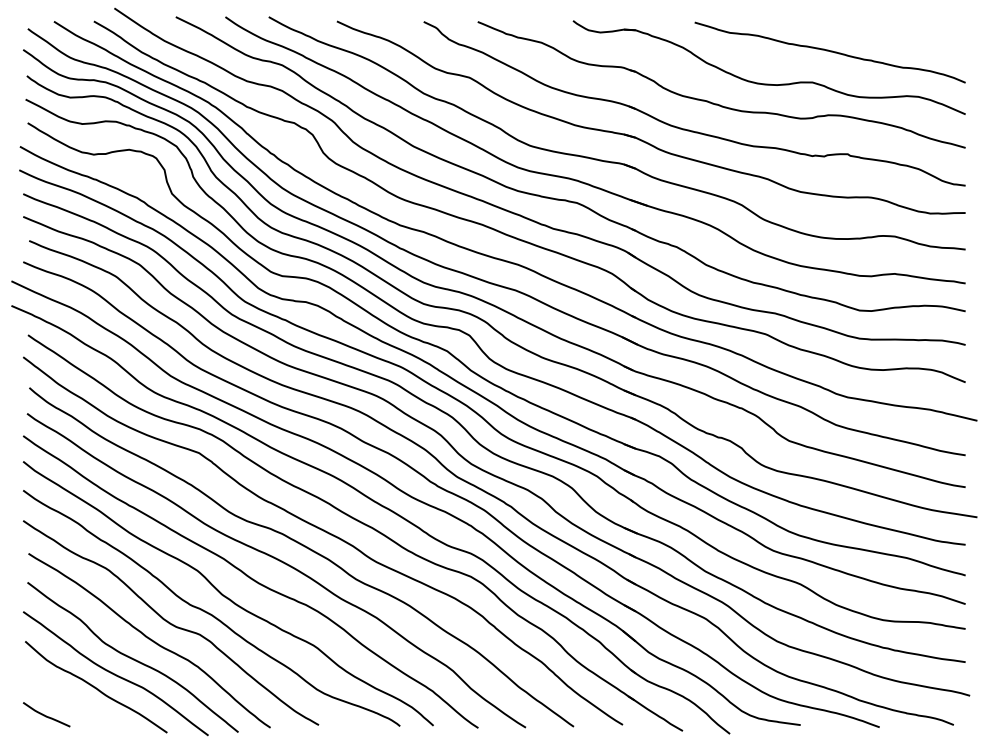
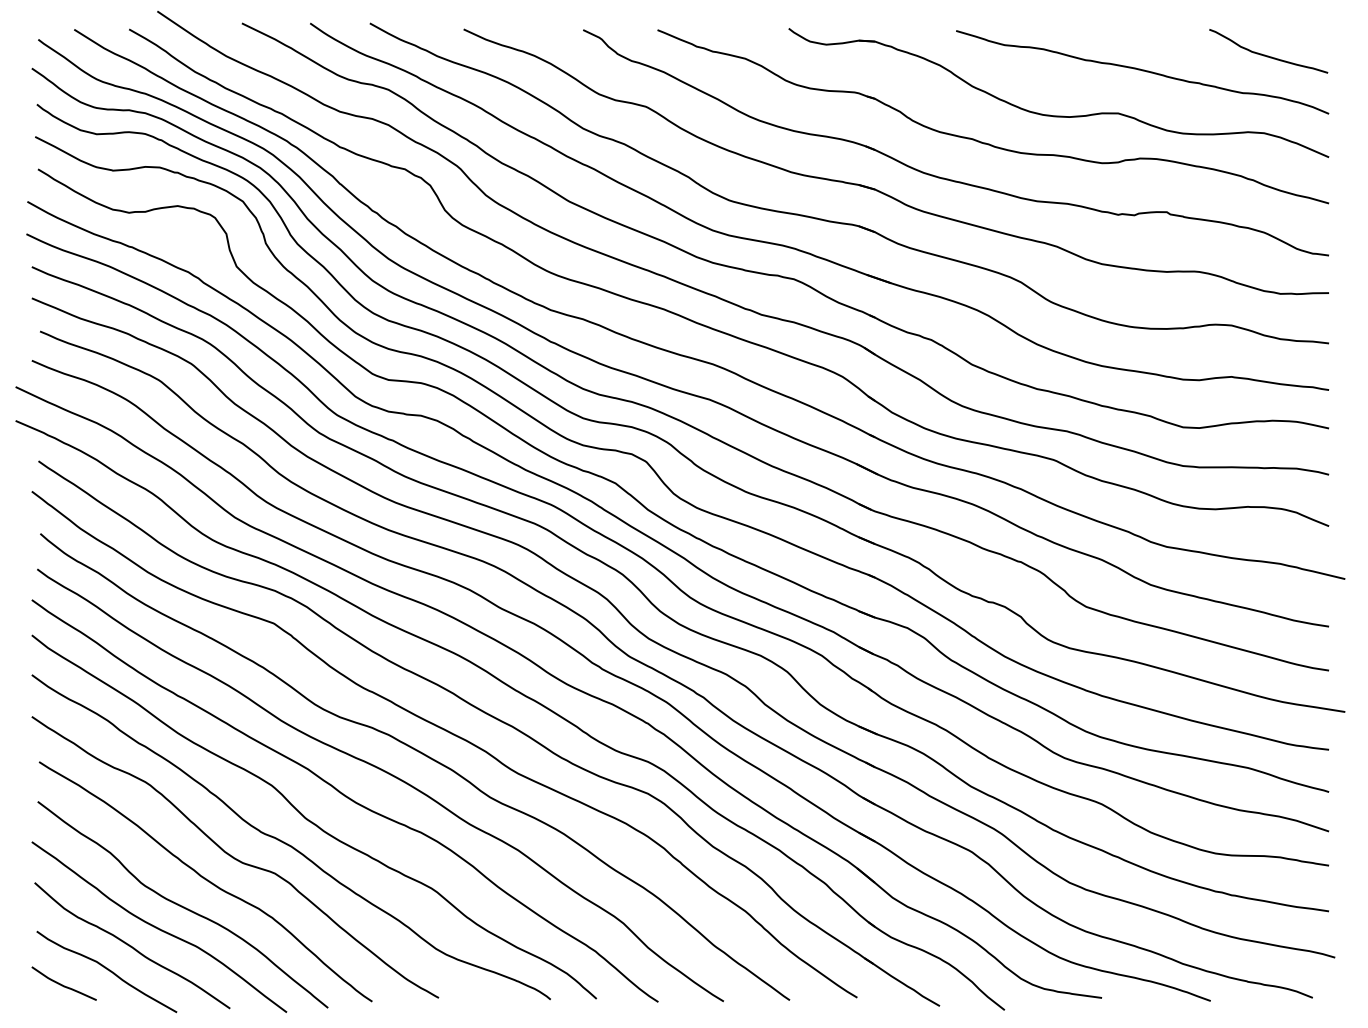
curve: (921, 40) -> (1268, 55), added
curve: (78, 705) -> (107, 970), added

